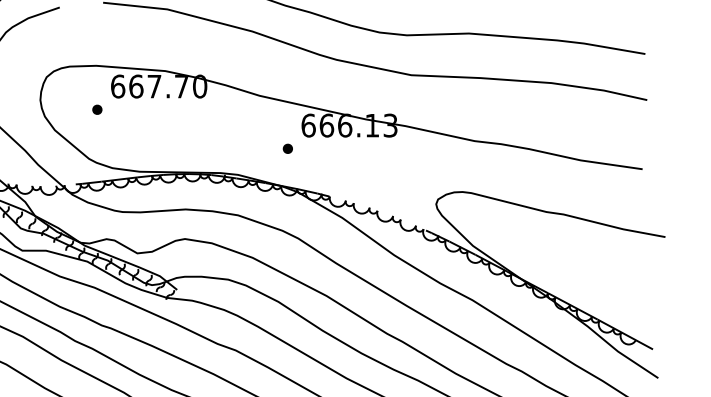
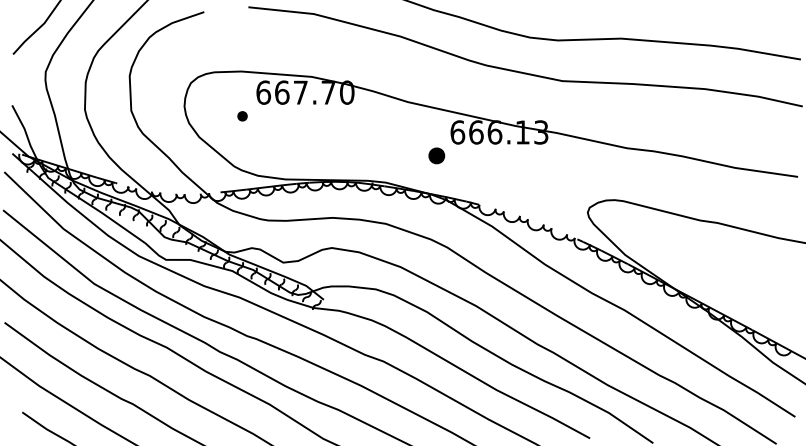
part: (287, 149) -> (436, 156), size x1.6

